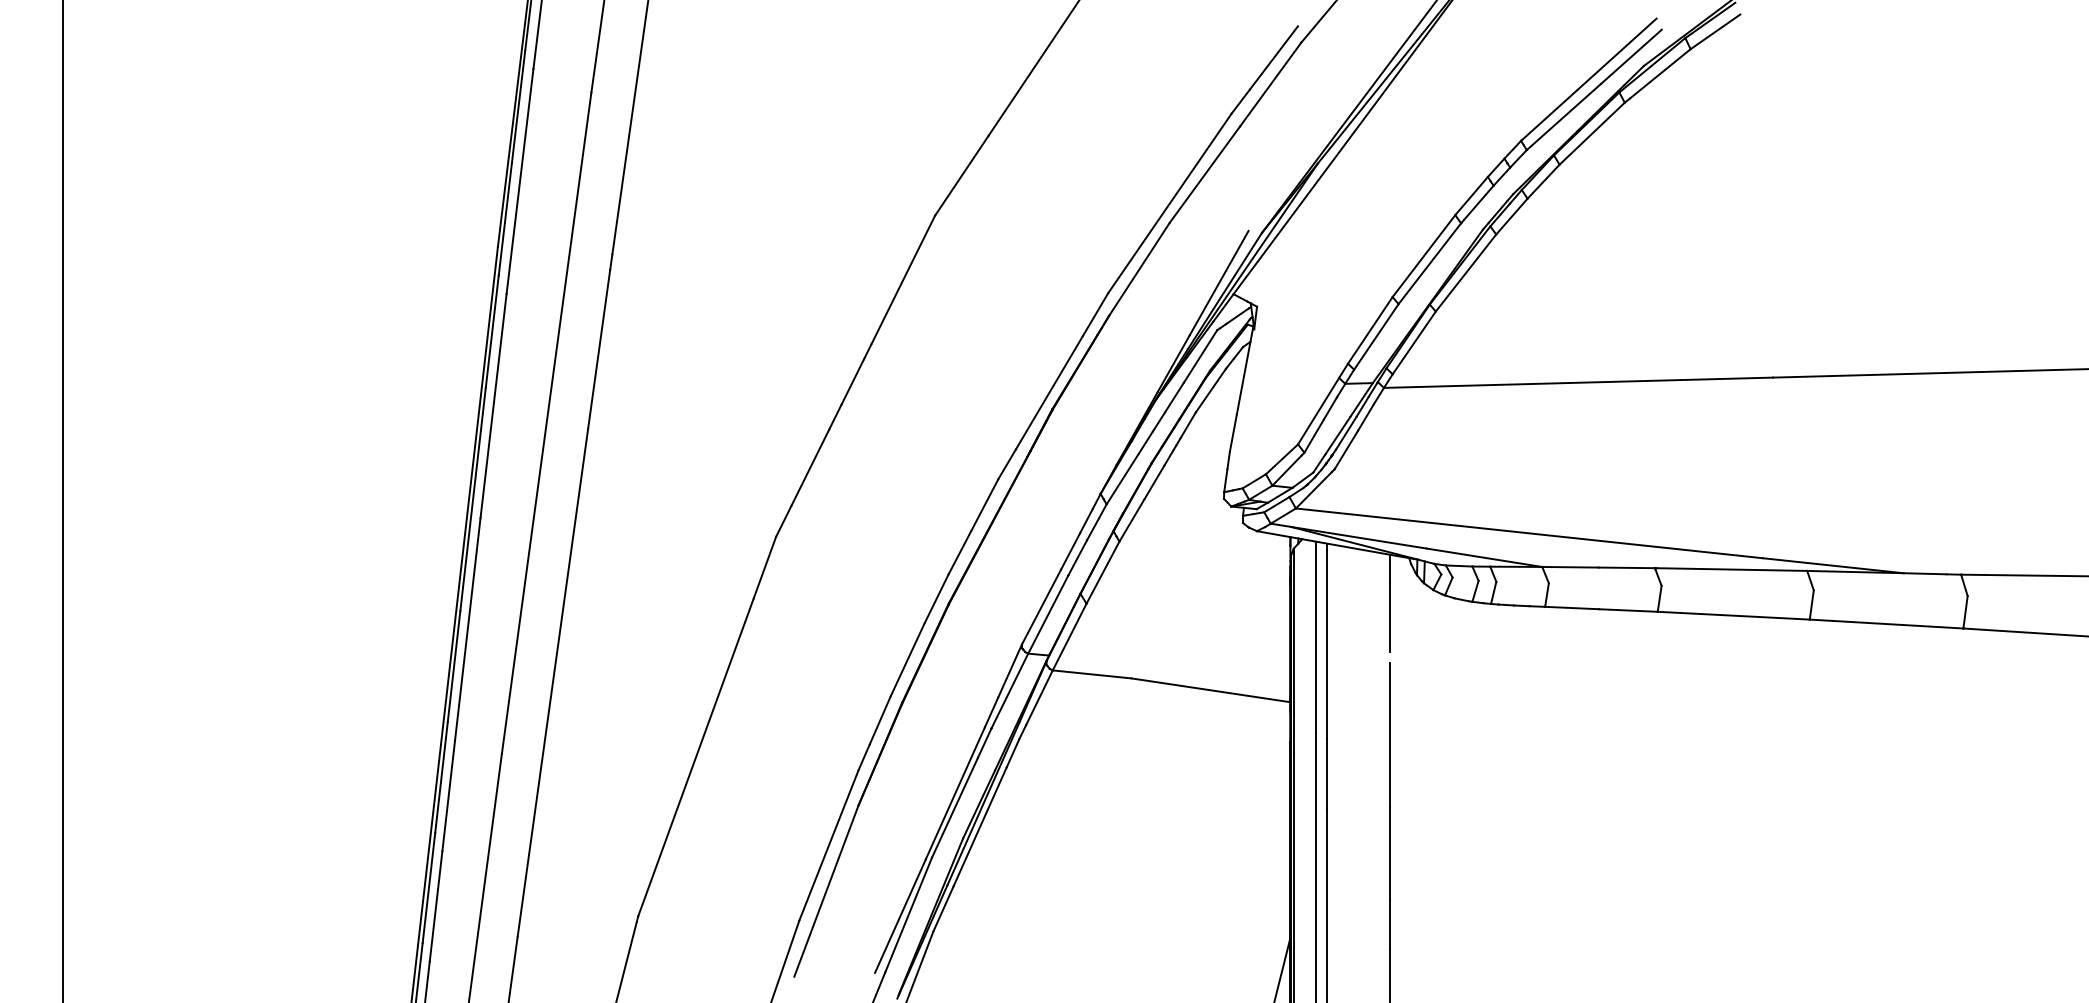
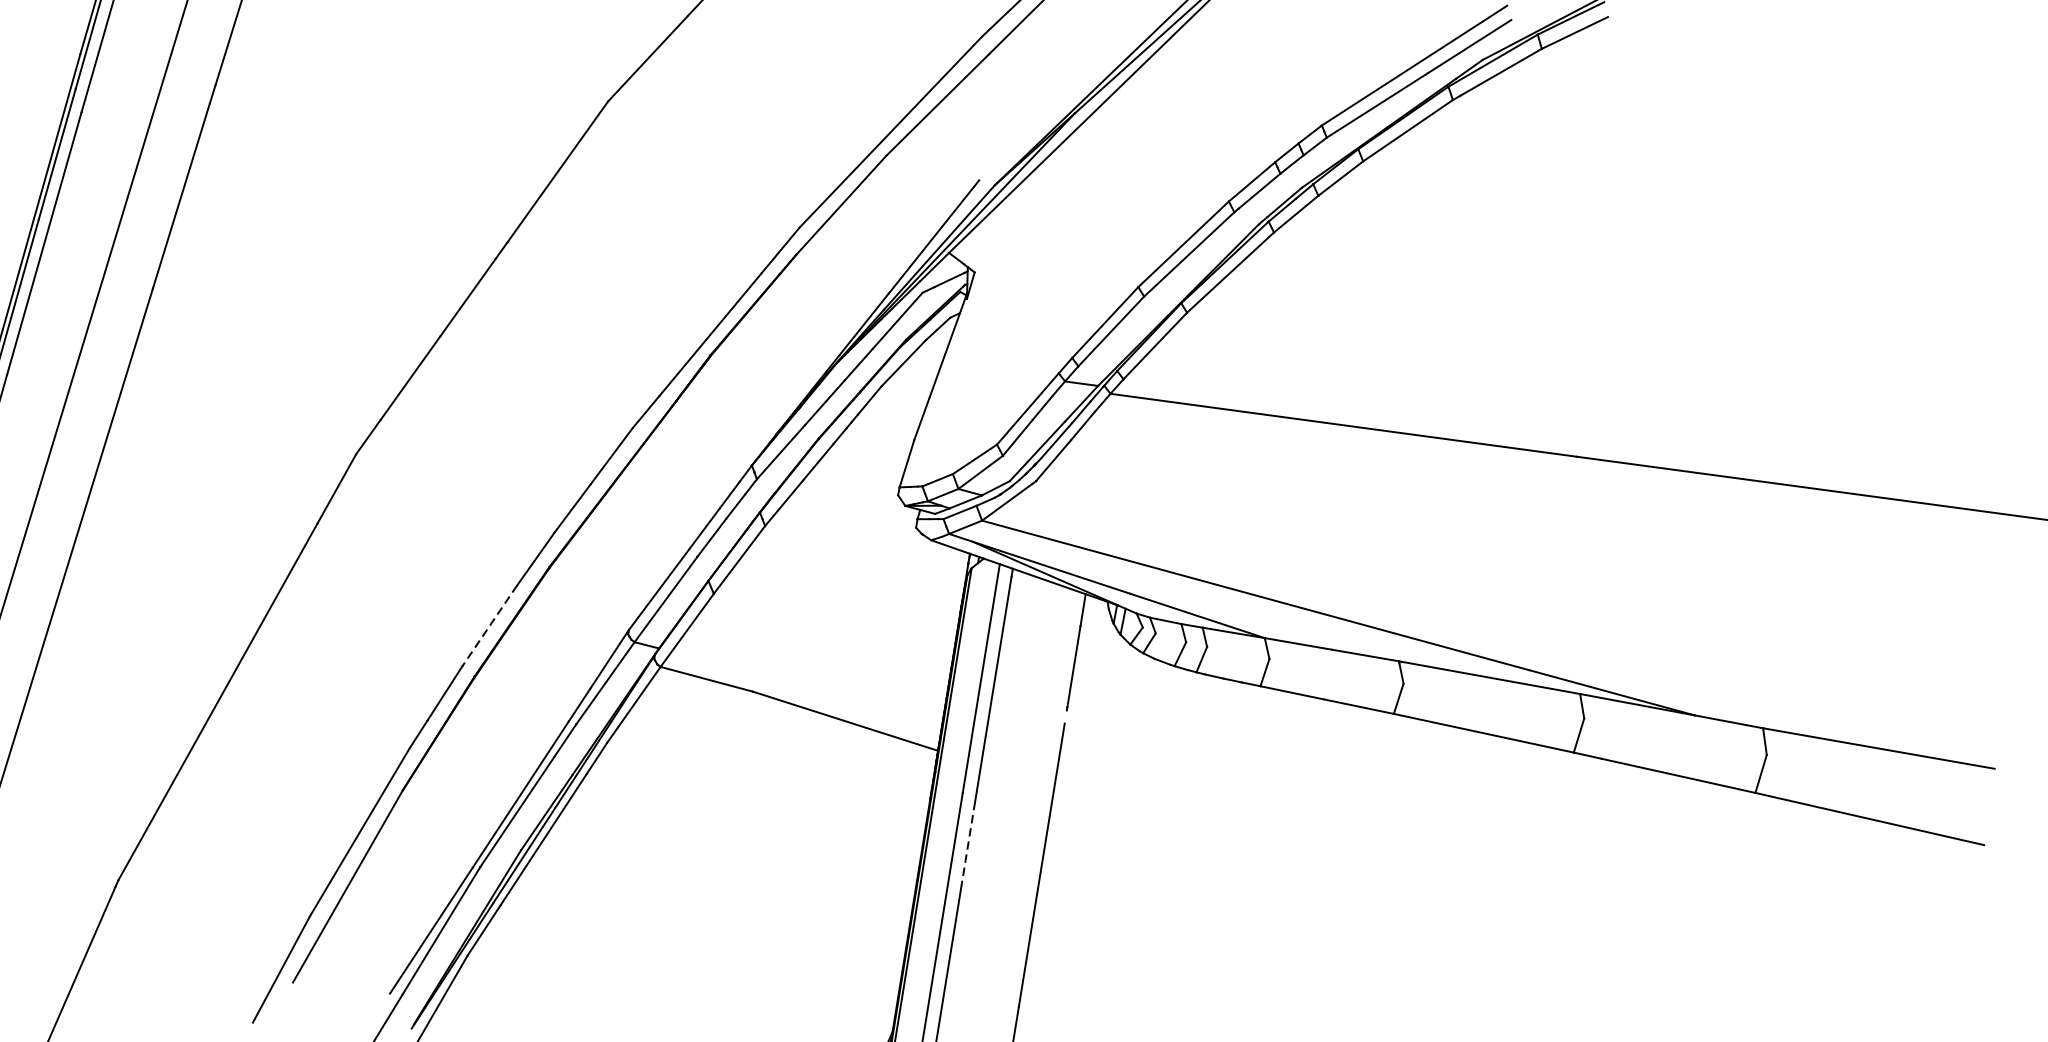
line: (907, 660) -> (489, 627), solid -> dashed
line: (1327, 775) -> (968, 845), solid -> dashed

